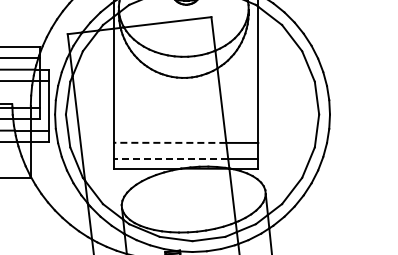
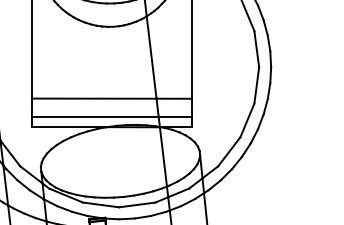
line: (169, 142) -> (93, 98), dashed -> solid
line: (170, 159) -> (94, 117), dashed -> solid

